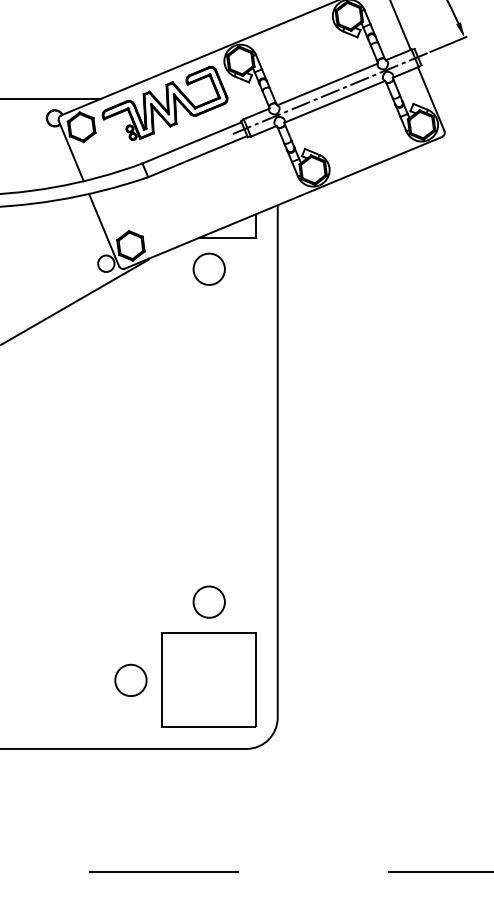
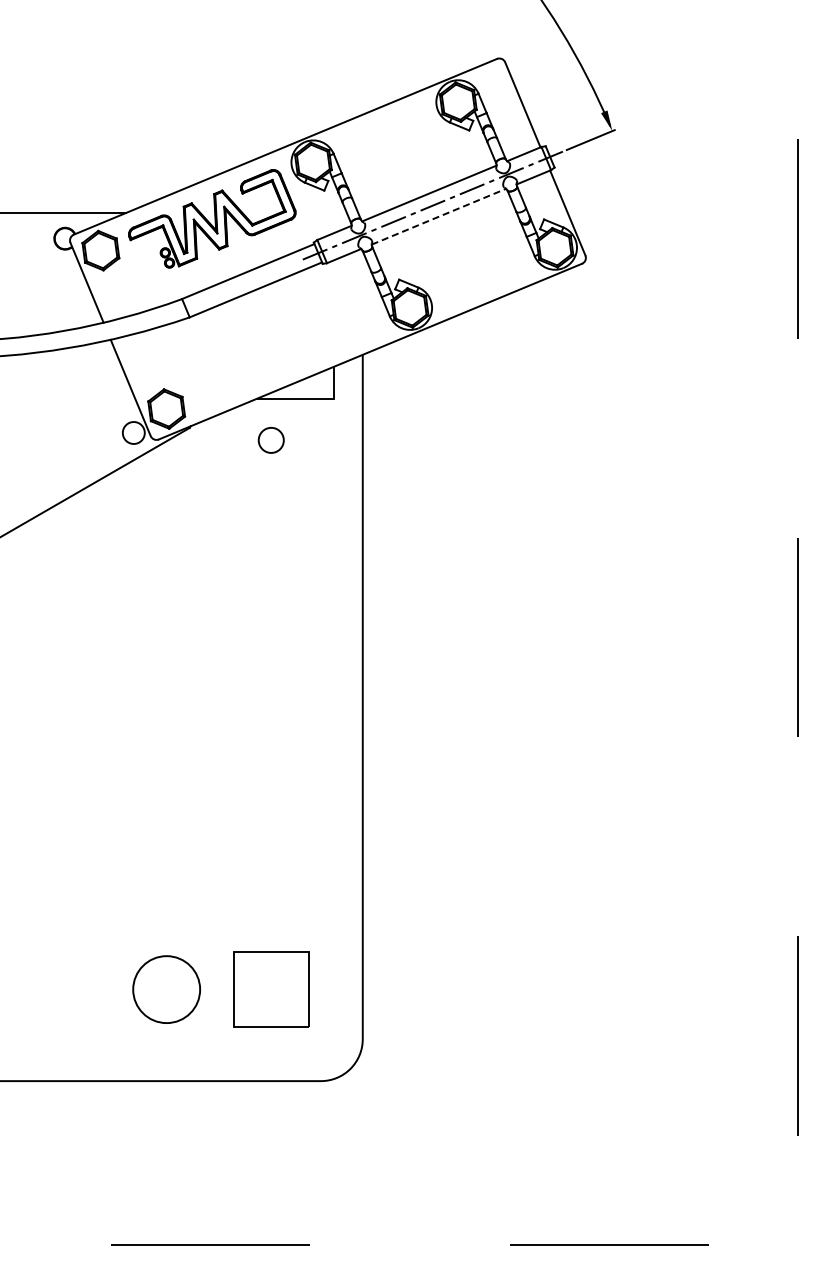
line: (334, 101) -> (438, 216), solid -> dashed
circle: (209, 269) -> (271, 440), size x0.6
circle: (209, 601) -> (271, 884), removed
circle: (130, 680) -> (166, 989), size x1.6
part: (209, 680) -> (271, 989), size x0.6

